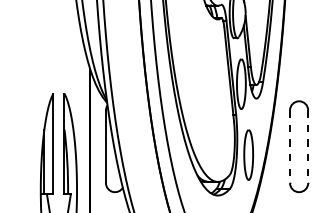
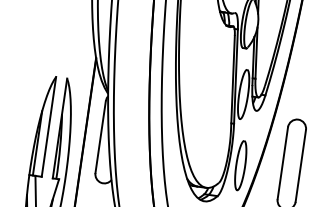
line: (290, 147) -> (283, 164), dashed -> solid
line: (308, 147) -> (301, 166), dashed -> solid

